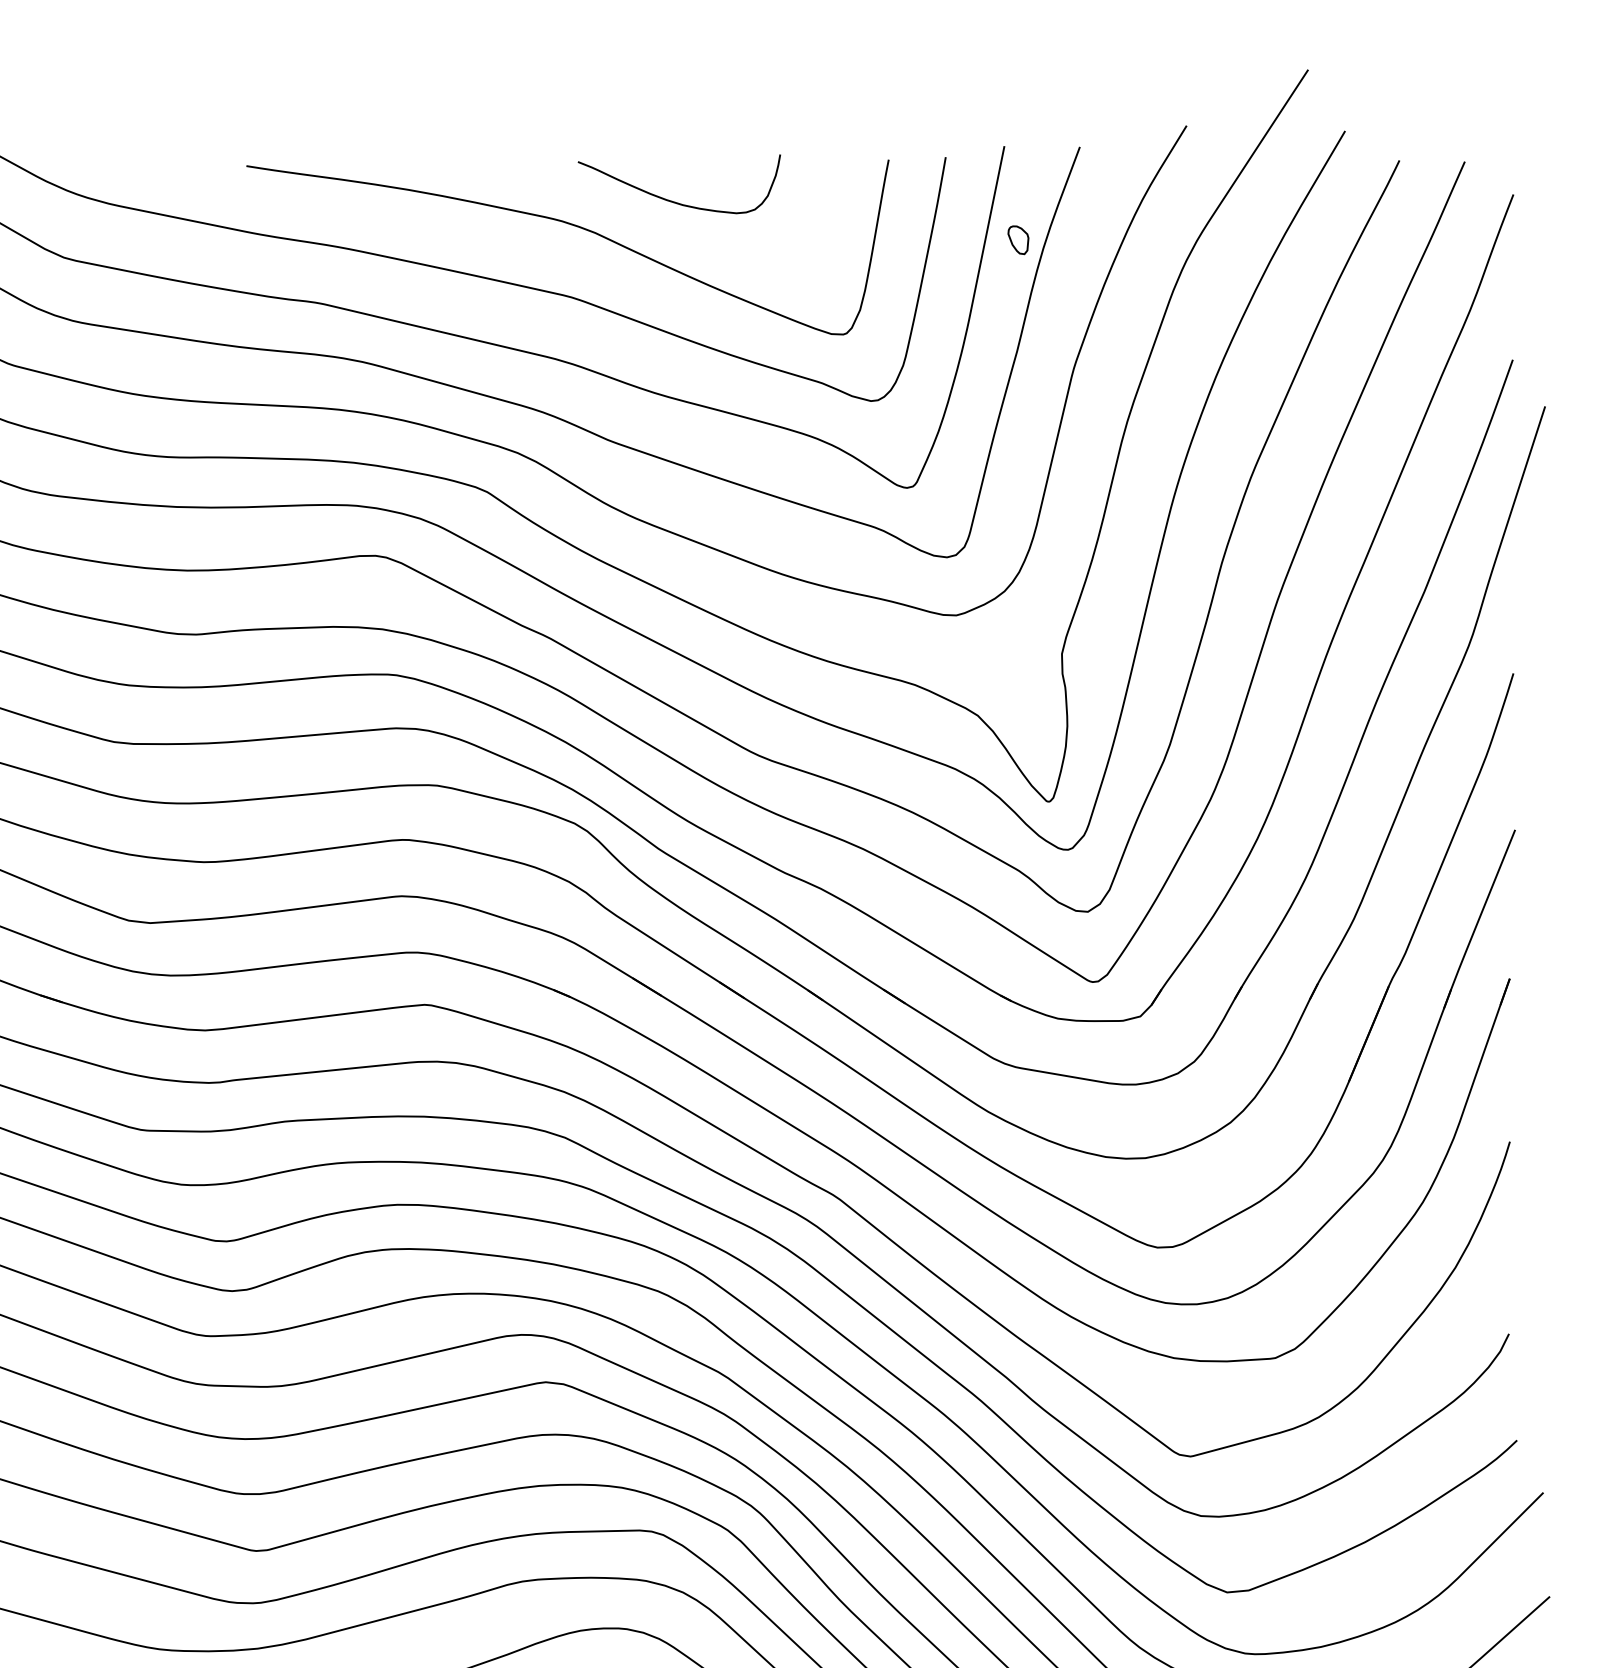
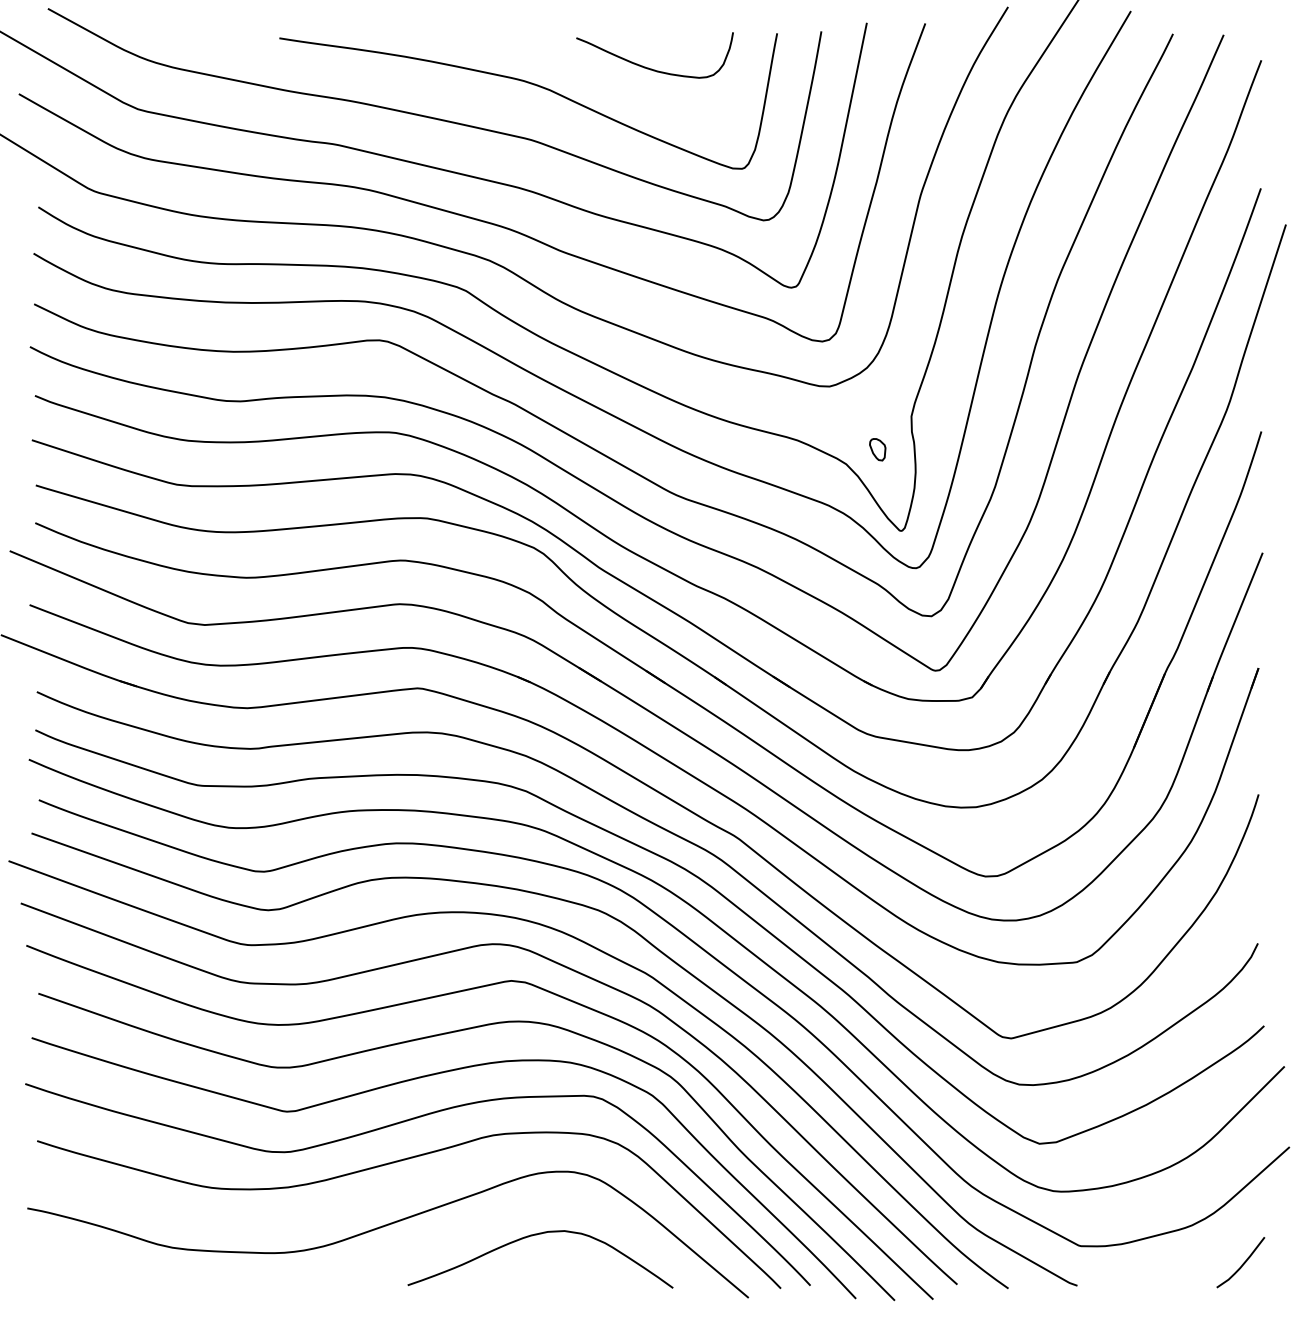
curve: (674, 201) -> (651, 68), moved
part: (1018, 239) -> (877, 449), moved

